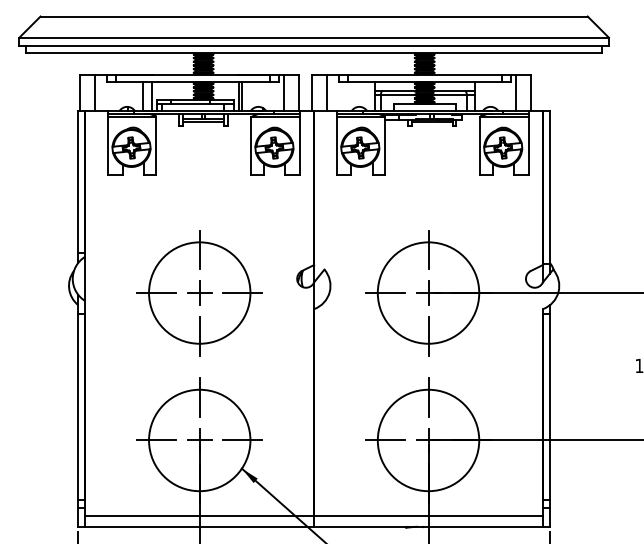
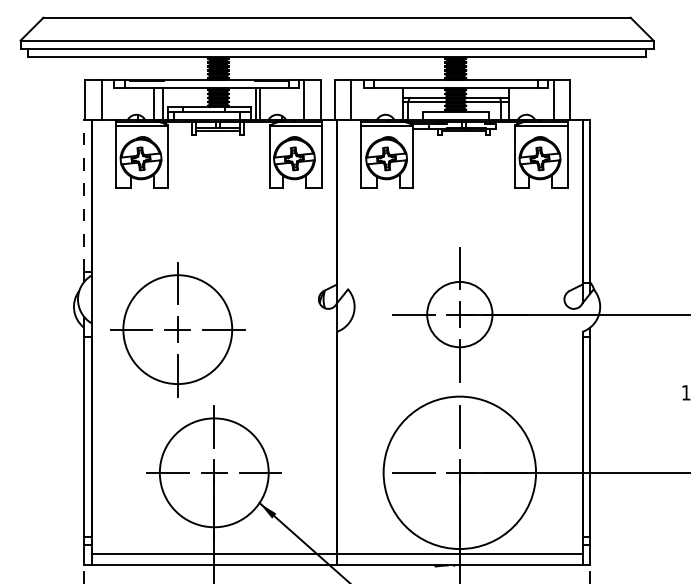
line: (78, 182) -> (84, 195), solid -> dashed
circle: (428, 292) -> (459, 314), size x0.6
part: (199, 293) -> (177, 330), moved
circle: (428, 440) -> (459, 472), size x1.4

